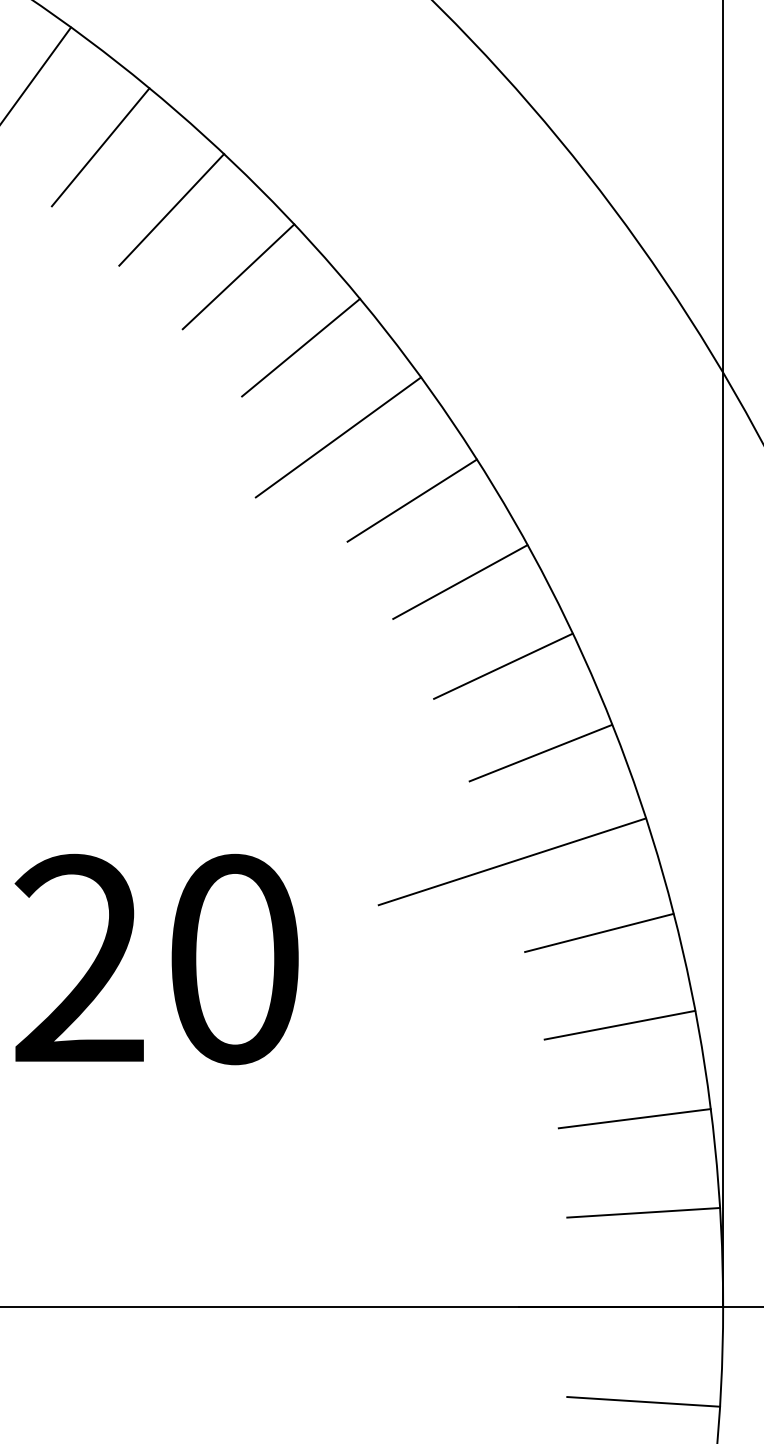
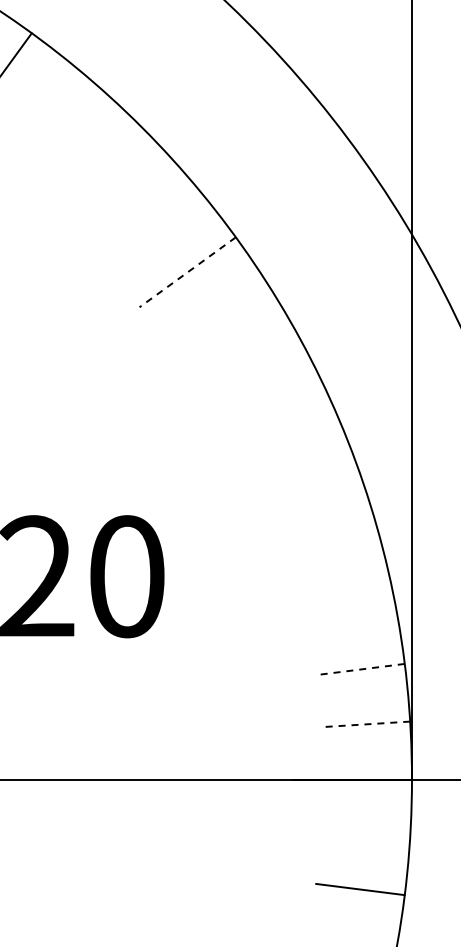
line: (99, 146) -> (48, 102), removed
line: (171, 209) -> (90, 139), removed
line: (236, 276) -> (128, 178), removed
line: (300, 346) -> (165, 219), removed
line: (338, 437) -> (187, 272), solid -> dashed
line: (411, 501) -> (230, 309), removed
line: (459, 581) -> (258, 356), removed
line: (502, 665) -> (283, 405), removed
line: (540, 751) -> (305, 455), removed
line: (511, 861) -> (288, 519), removed
line: (598, 933) -> (339, 561), removed
line: (619, 1024) -> (351, 614), removed
line: (634, 1118) -> (360, 669), solid -> dashed
line: (643, 1212) -> (365, 724), solid -> dashed
line: (643, 1401) -> (365, 834), removed

